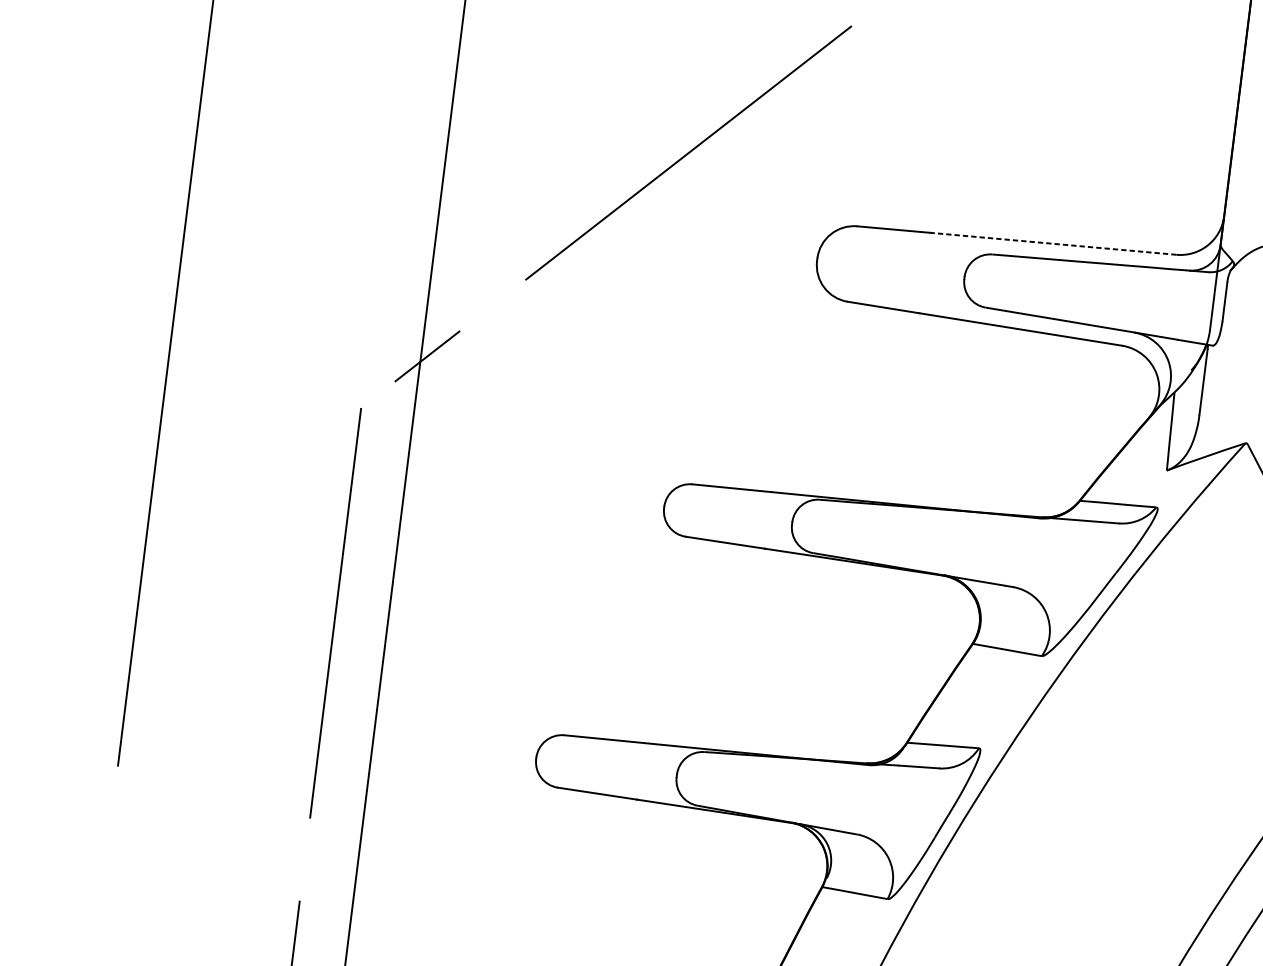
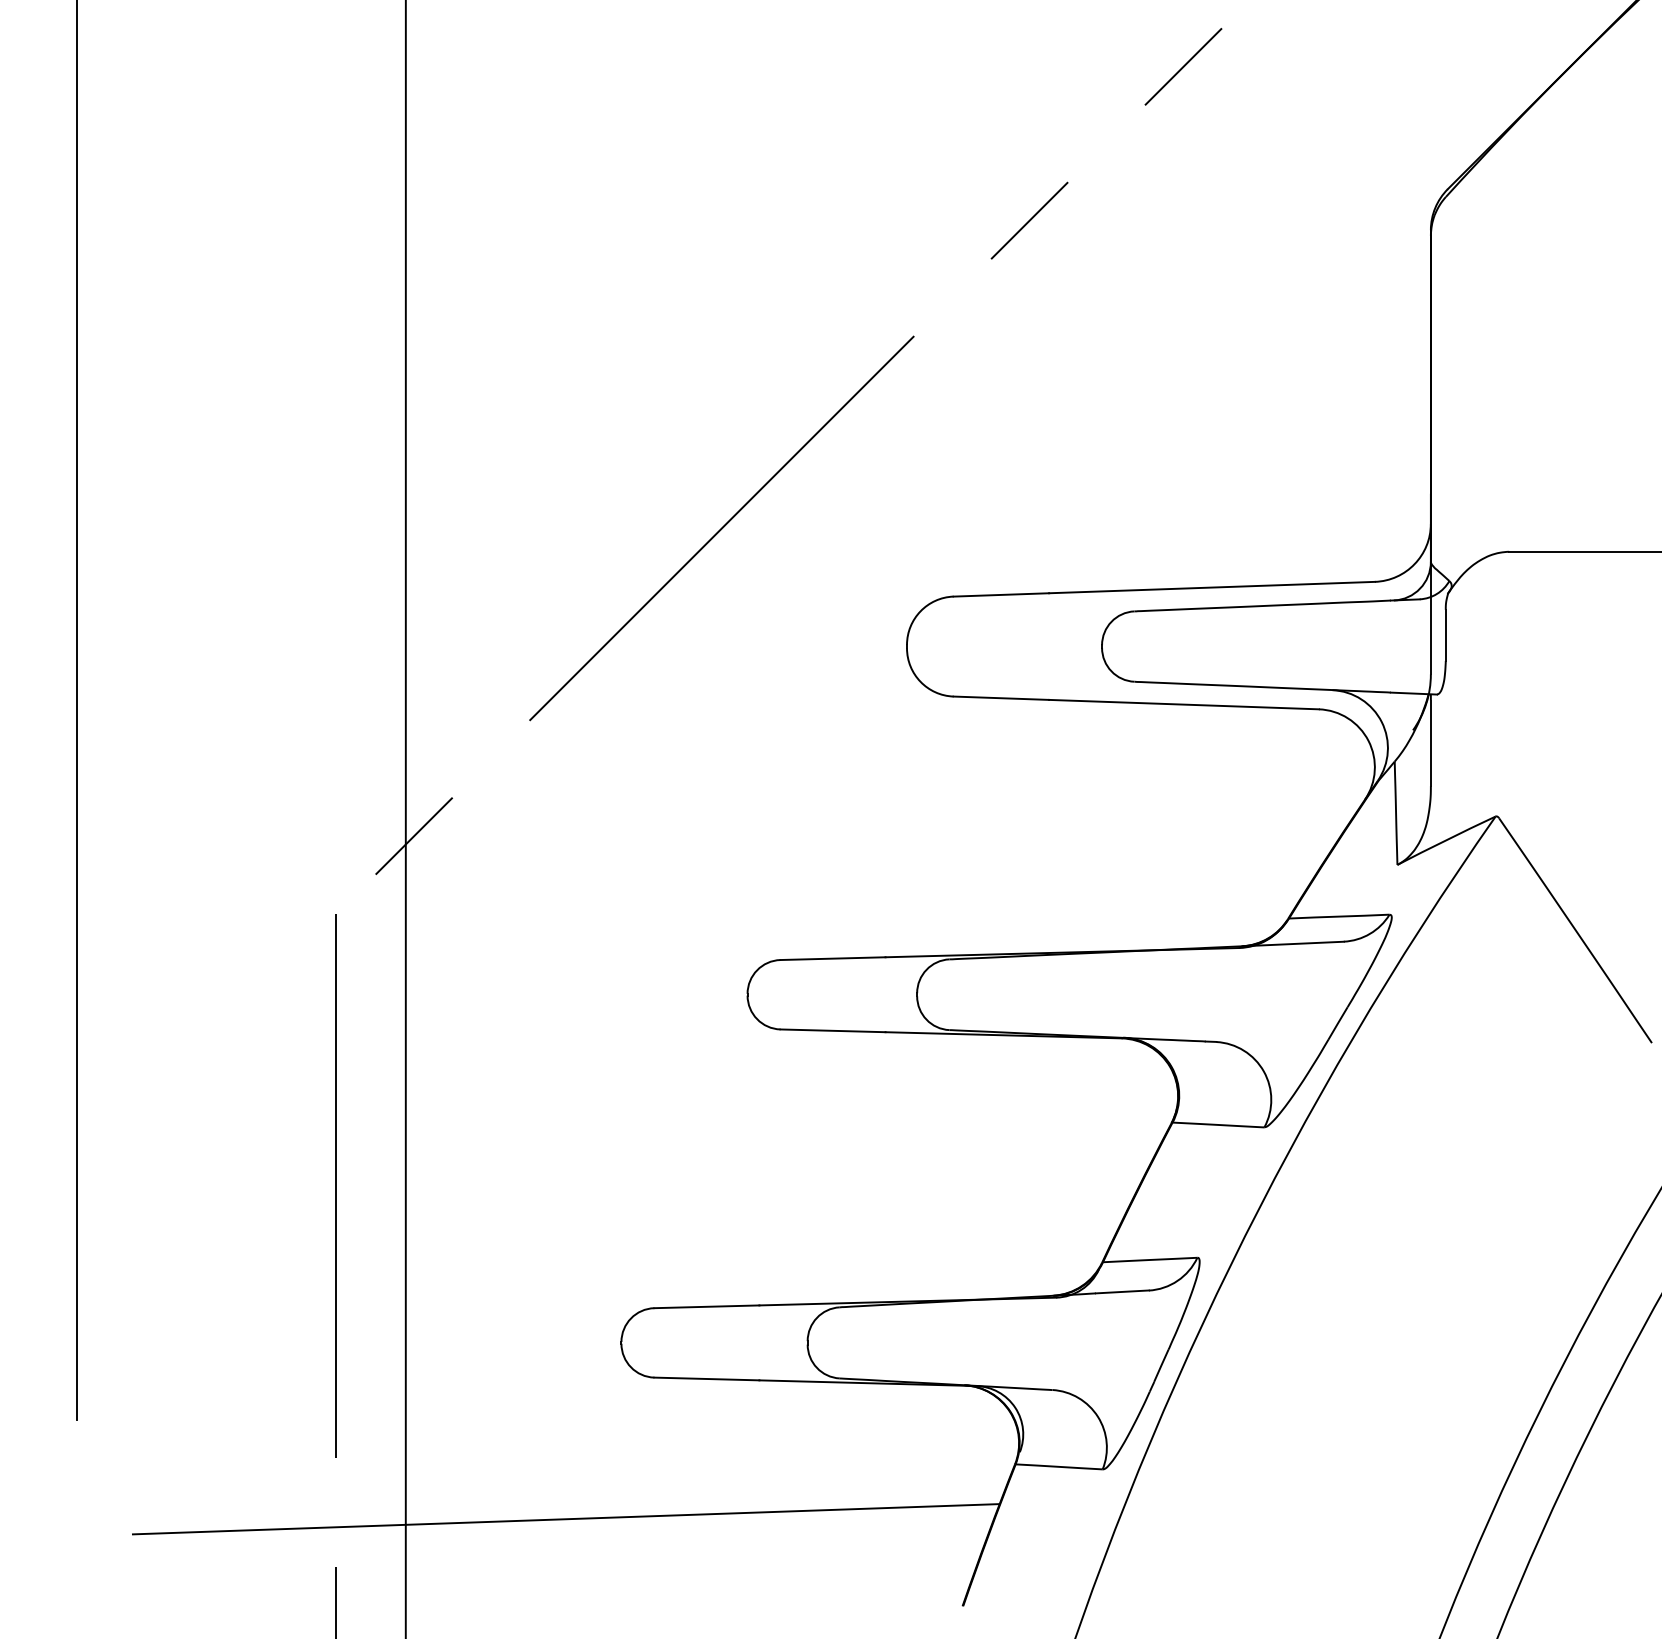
line: (1052, 243) -> (1211, 587), dashed -> solid
line: (477, 886) -> (565, 1519), added

